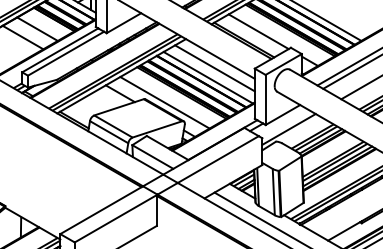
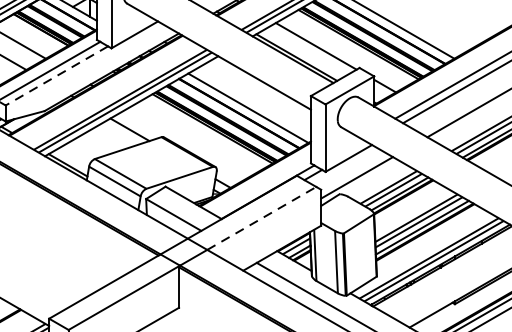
line: (66, 53) -> (57, 75), solid -> dashed
line: (214, 68) -> (256, 95), removed
line: (164, 102) -> (189, 141), removed
line: (218, 159) -> (262, 218), solid -> dashed

